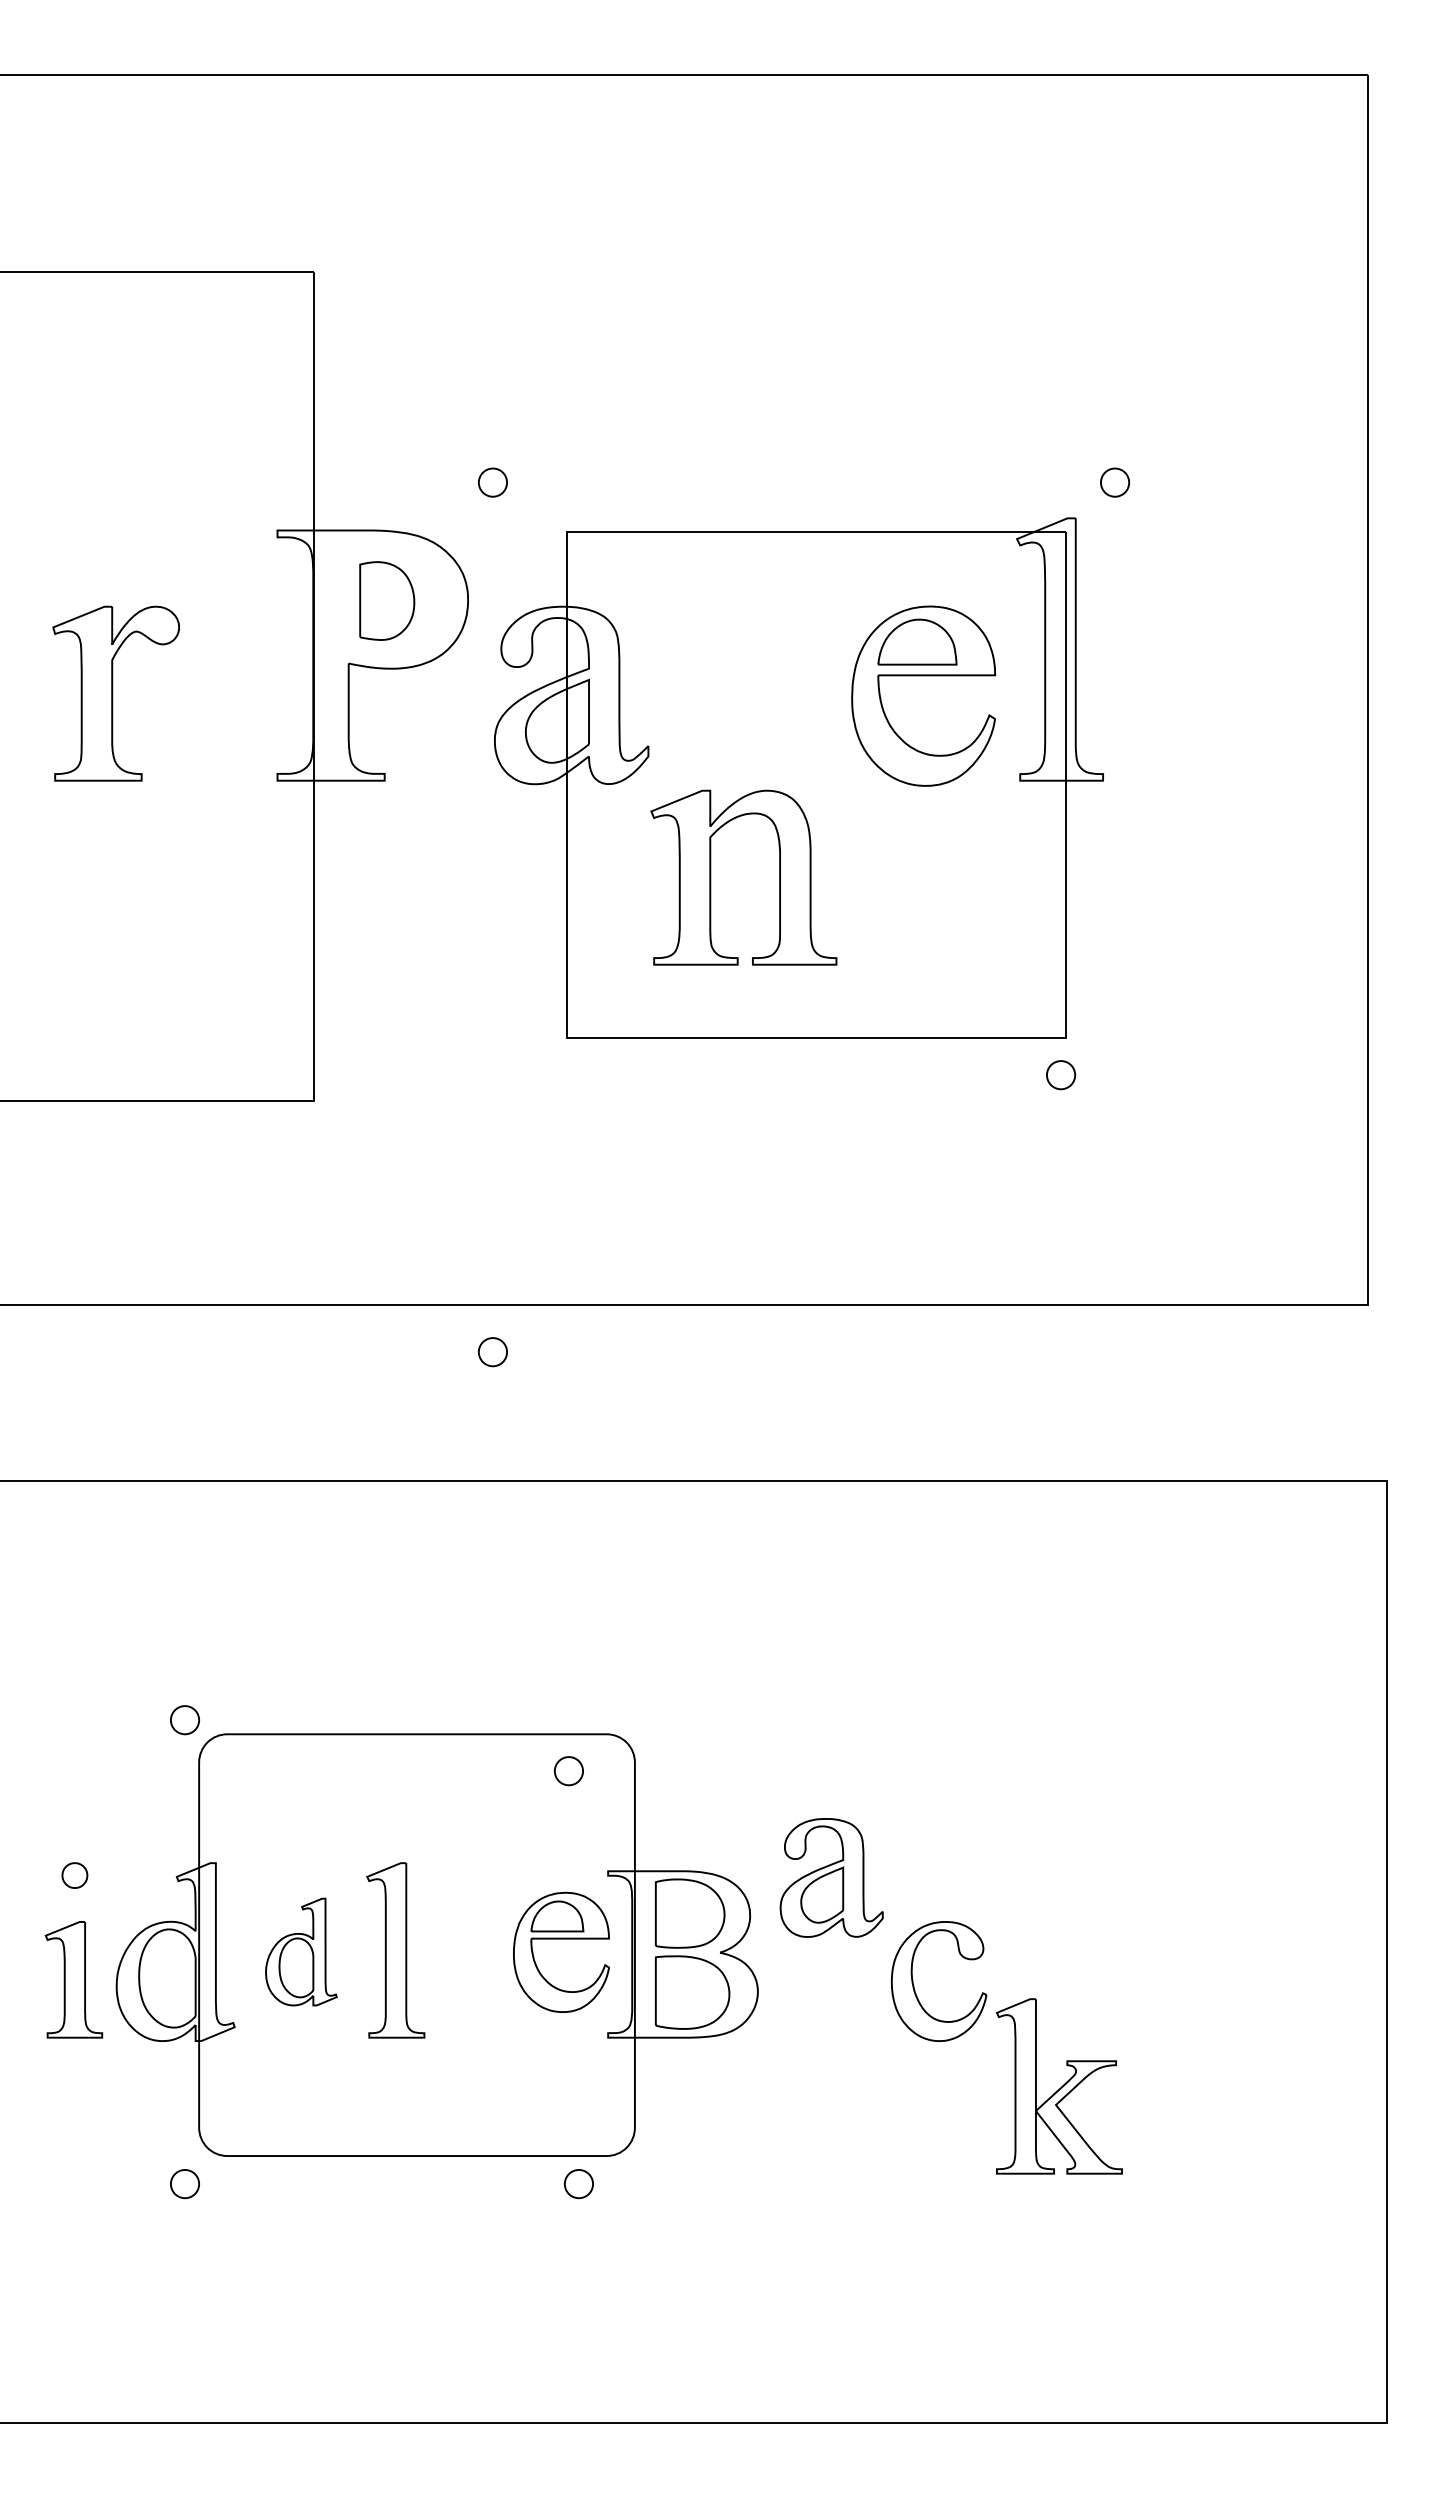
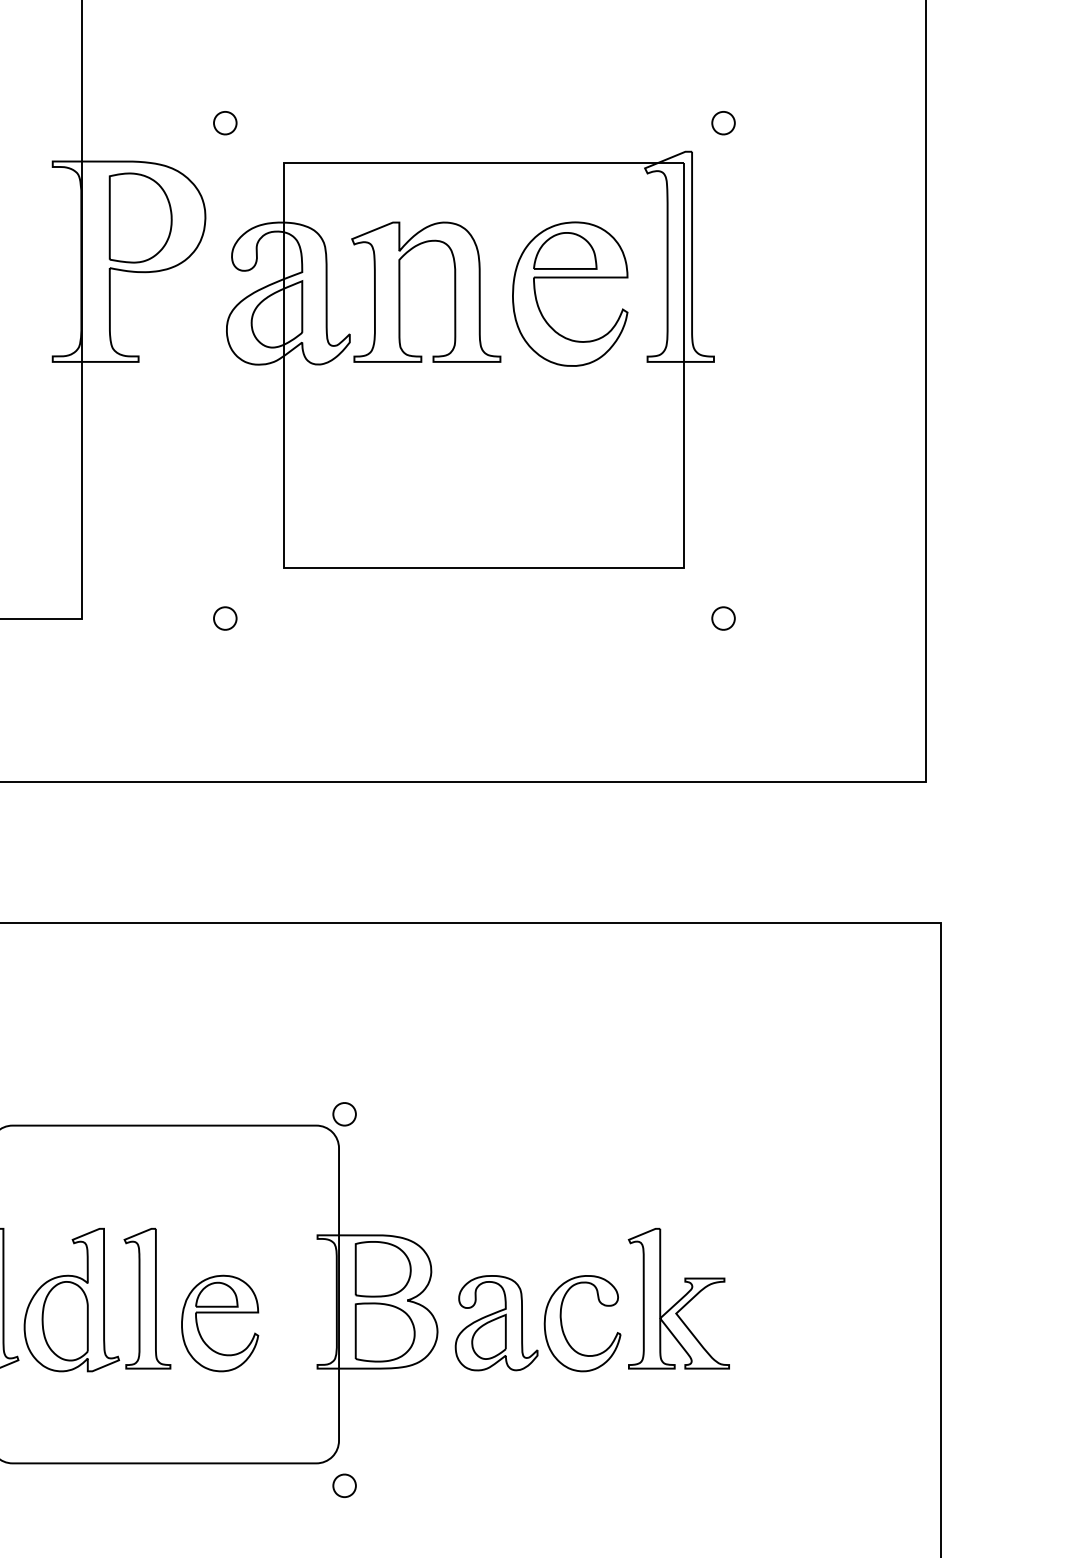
part: (386, 600) -> (140, 217), size x1.43
part: (711, 877) -> (400, 292), moved
part: (1061, 1075) -> (723, 618), moved
part: (492, 1352) -> (224, 618), moved
part: (568, 1771) -> (344, 1114), moved
part: (831, 1877) -> (496, 1322), moved
part: (561, 1939) -> (220, 1313), moved
part: (301, 1951) -> (71, 1299), size x1.67
part: (1058, 2086) -> (678, 1298), moved
part: (578, 2184) -> (344, 1486), moved

